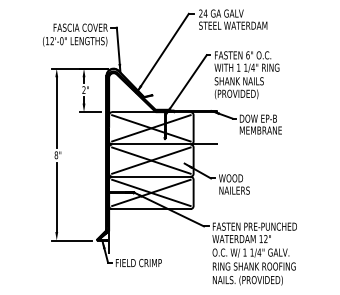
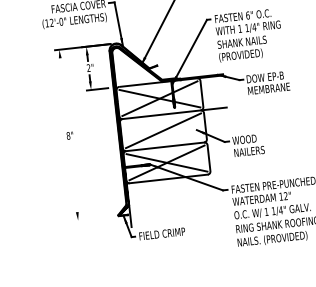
line: (56, 112) -> (63, 93), removed
line: (151, 160) -> (163, 130), removed
line: (56, 197) -> (73, 177), removed
line: (72, 240) -> (93, 218), removed

